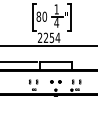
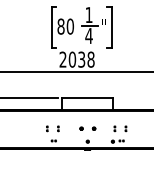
text: (51, 37) -> (80, 59), 2254 -> 2038

